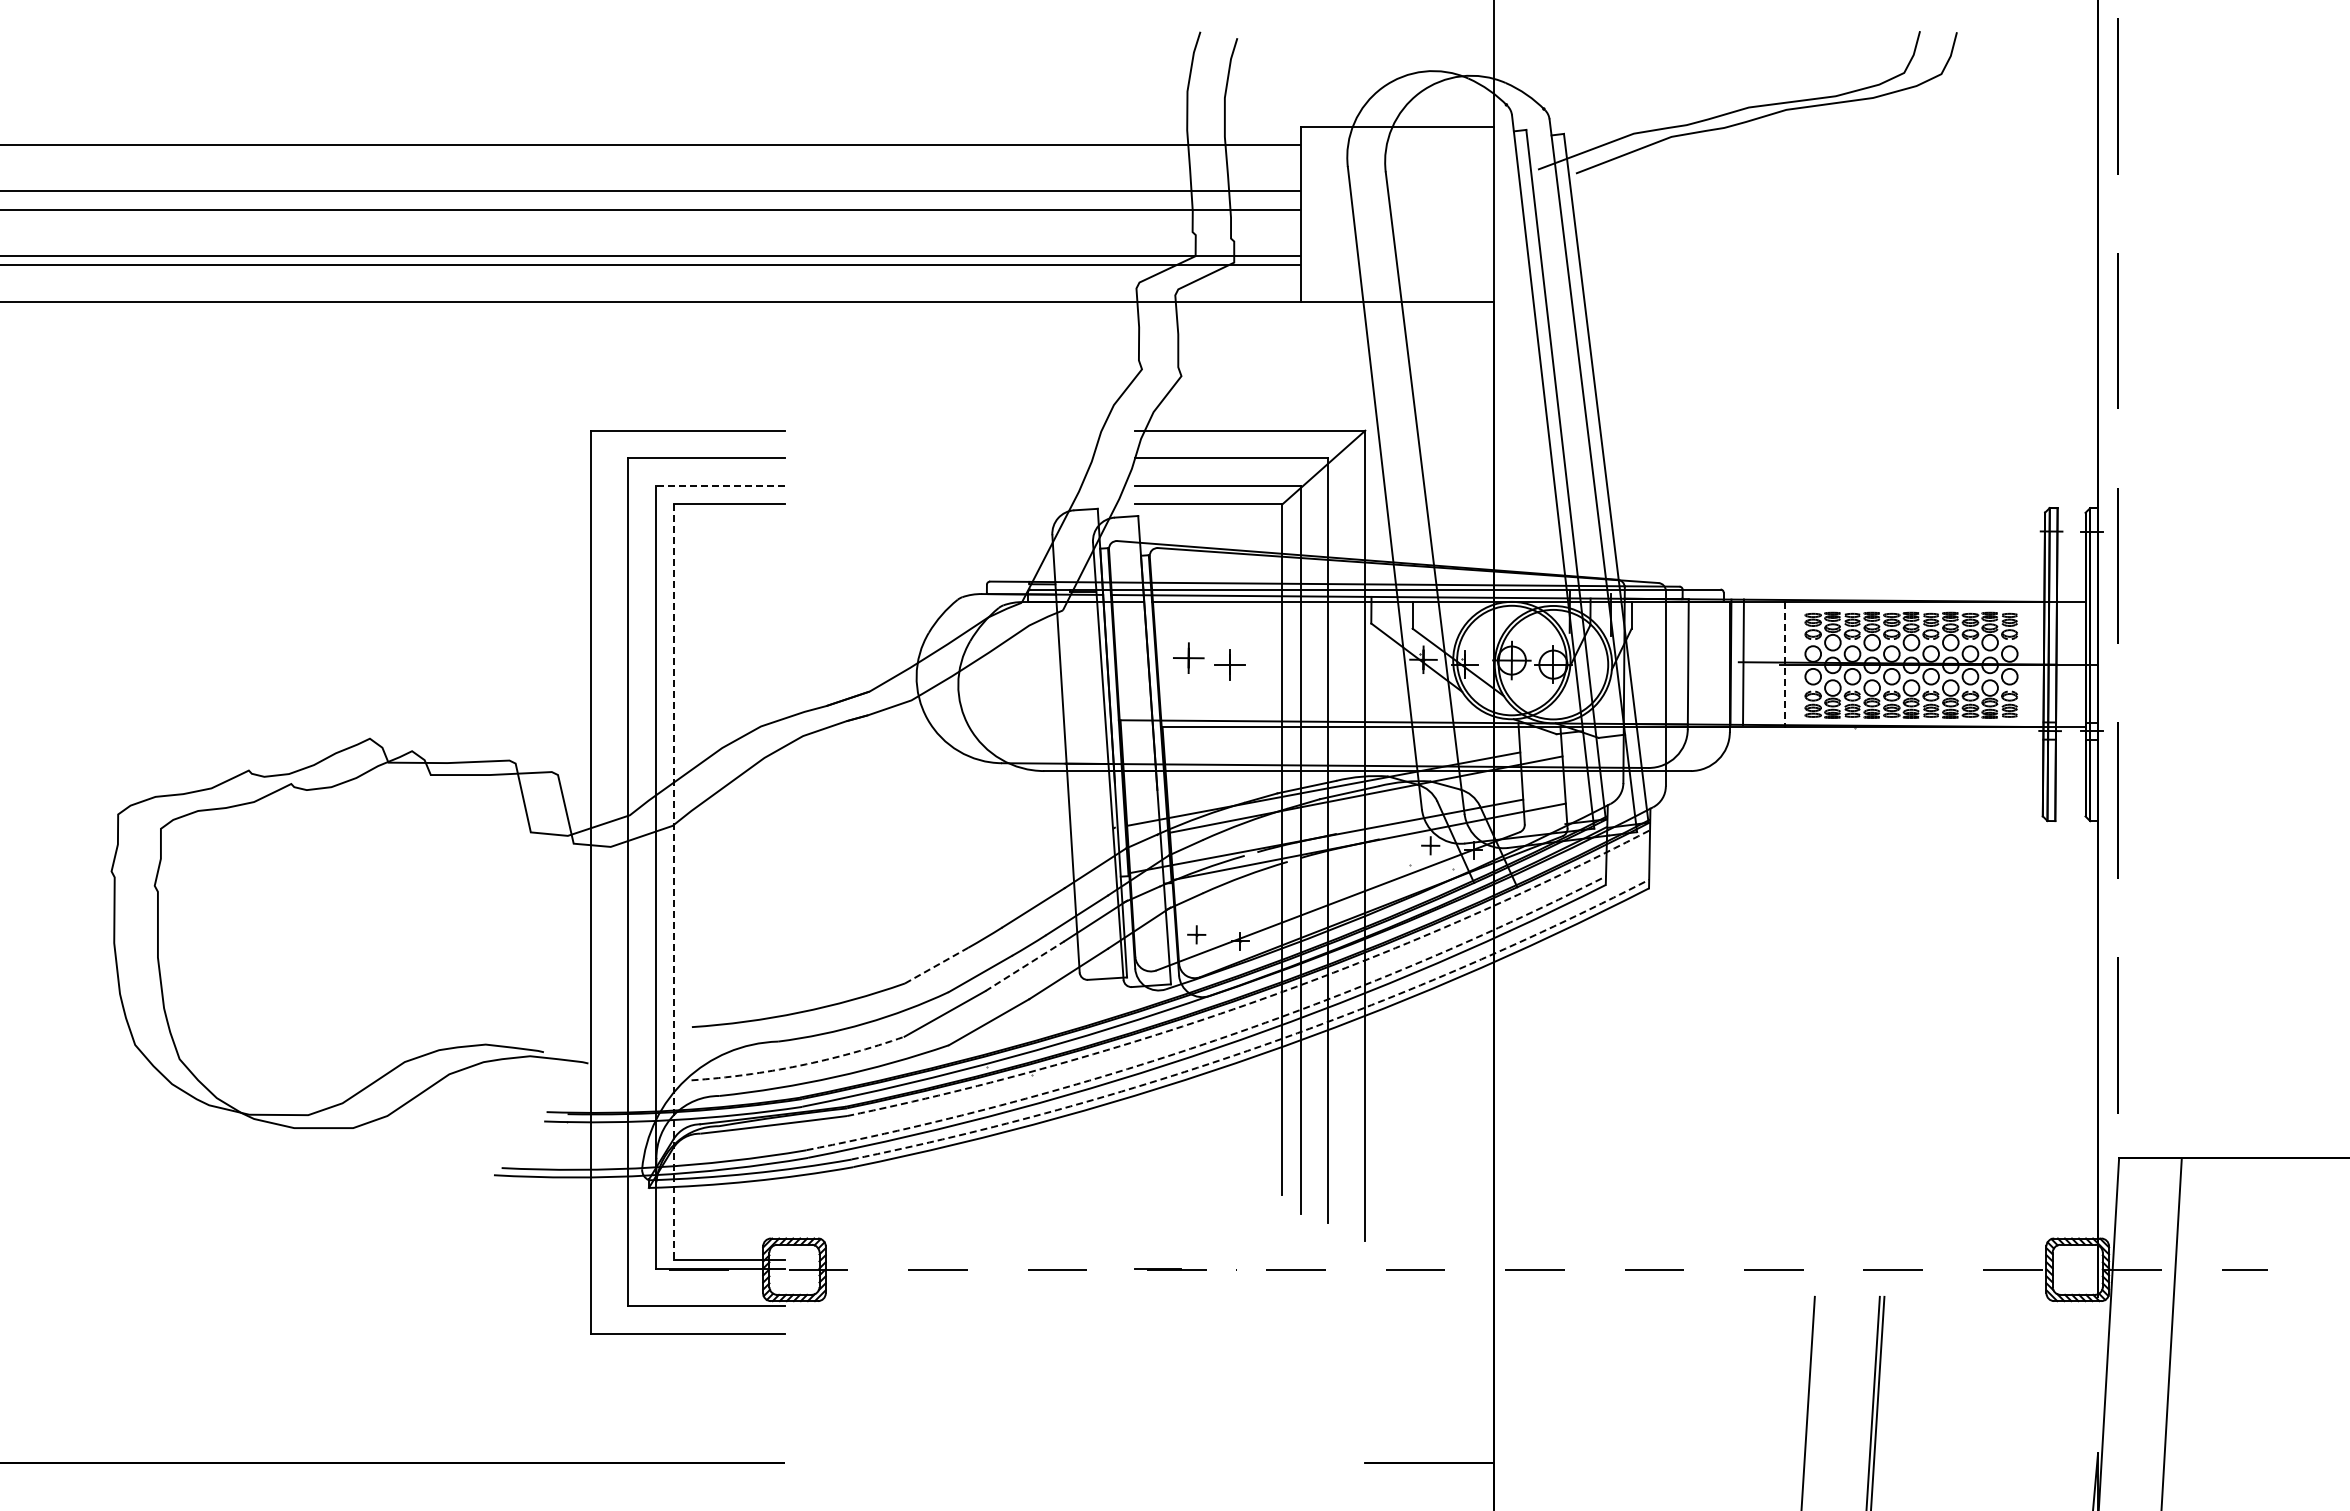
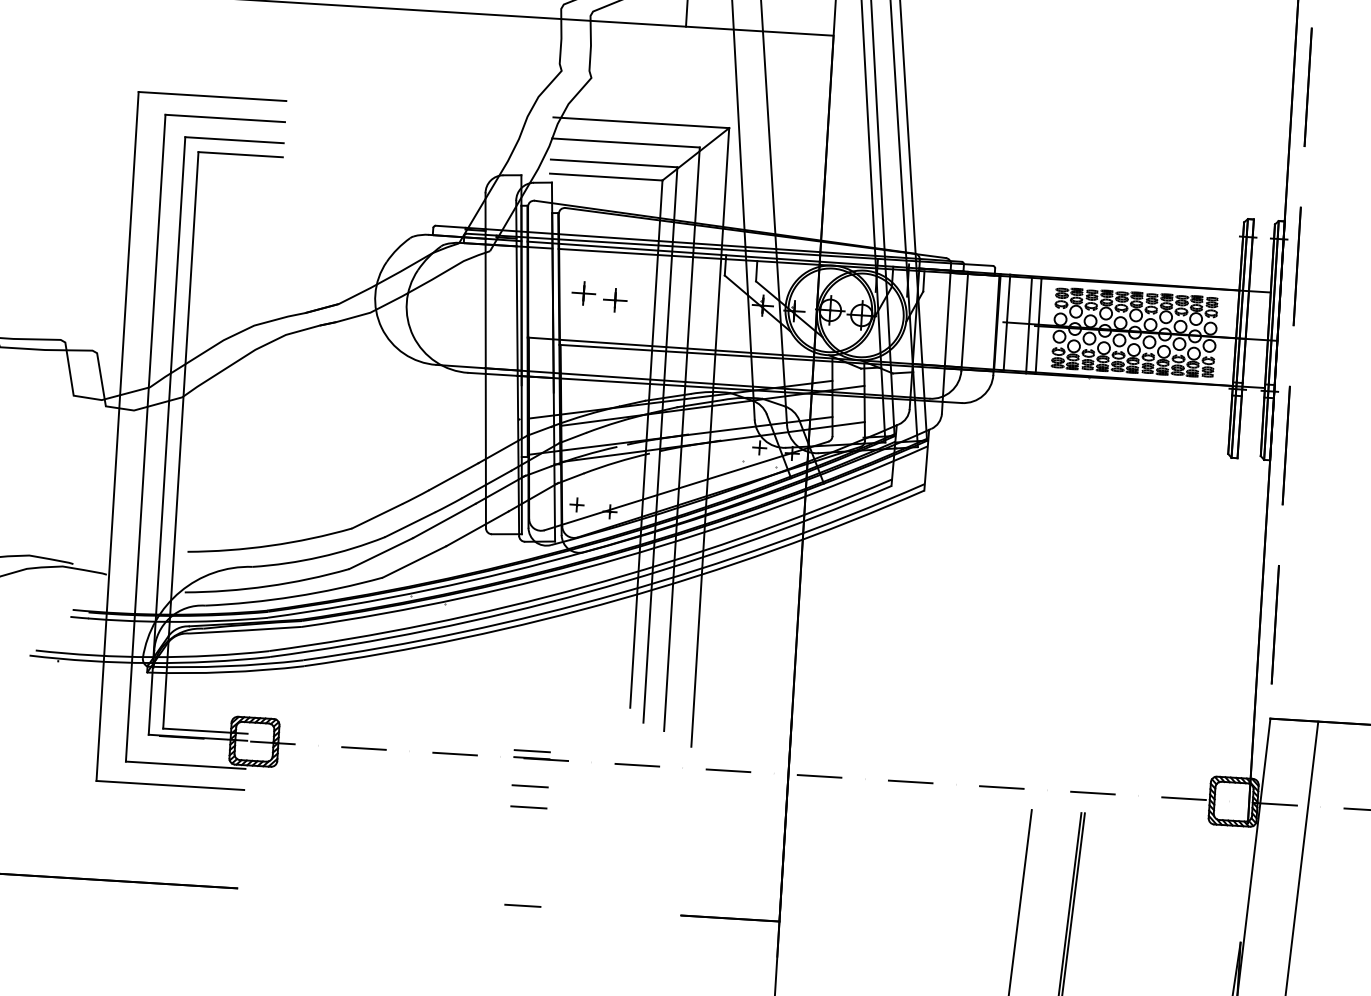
line: (719, 485) -> (233, 139), dashed -> solid
line: (1772, 664) -> (1029, 325), added
line: (1785, 664) -> (1038, 326), dashed -> solid
line: (674, 882) -> (180, 440), dashed -> solid
line: (937, 965) -> (377, 516), dashed -> solid
line: (1024, 966) -> (444, 521), dashed -> solid
arc: (1258, 1000) -> (621, 557), dashed -> solid
arc: (1215, 1040) -> (586, 586), dashed -> solid
arc: (1259, 1046) -> (619, 593), dashed -> solid
arc: (799, 1065) -> (267, 586), dashed -> solid
line: (1157, 1259) -> (531, 750), added
line: (1157, 1305) -> (529, 785), added
line: (1157, 1333) -> (528, 807), added
line: (1157, 1462) -> (522, 905), added

